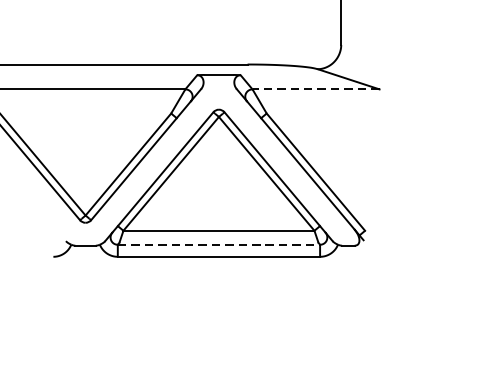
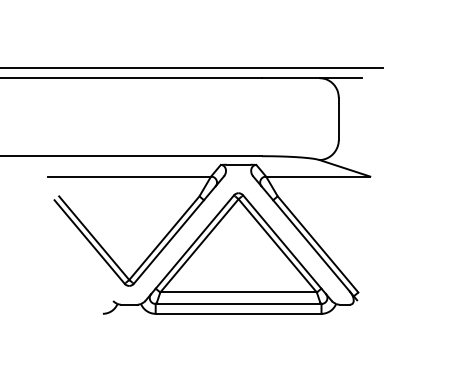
line: (315, 89) -> (317, 176), dashed -> solid
line: (218, 244) -> (238, 303), dashed -> solid

